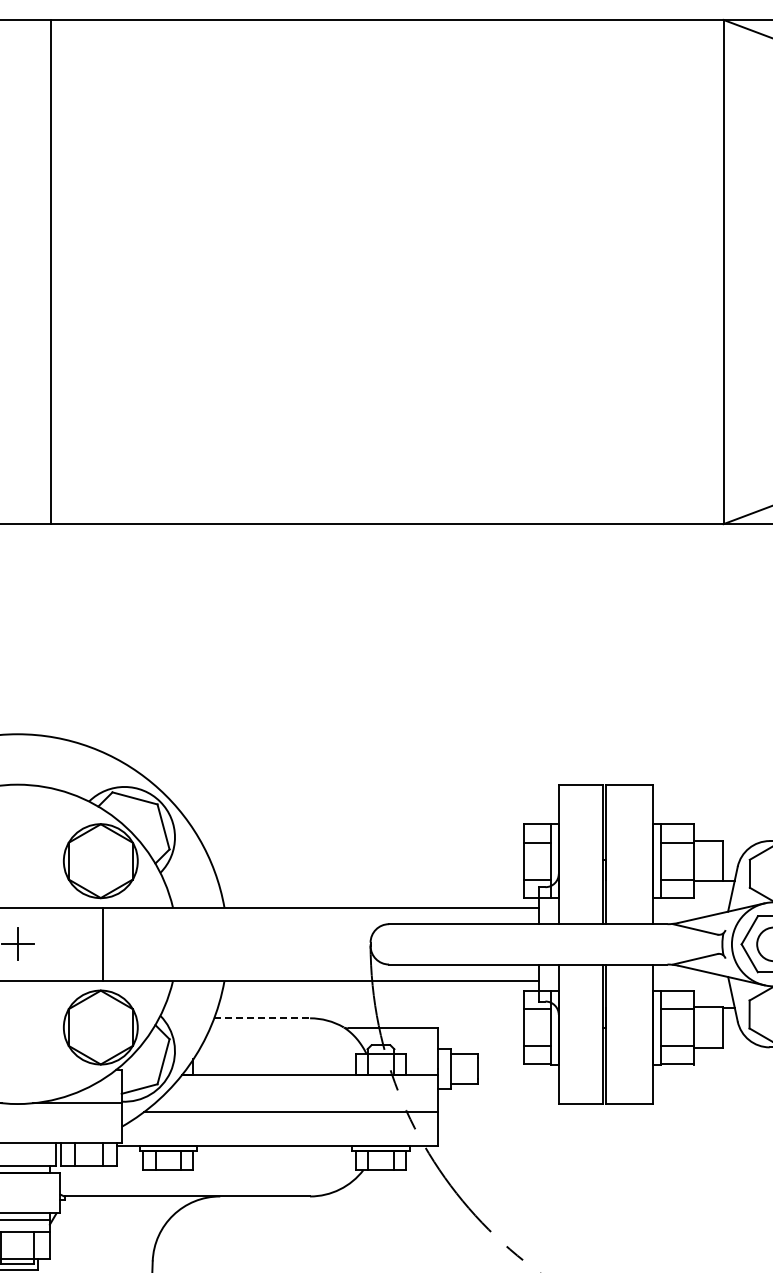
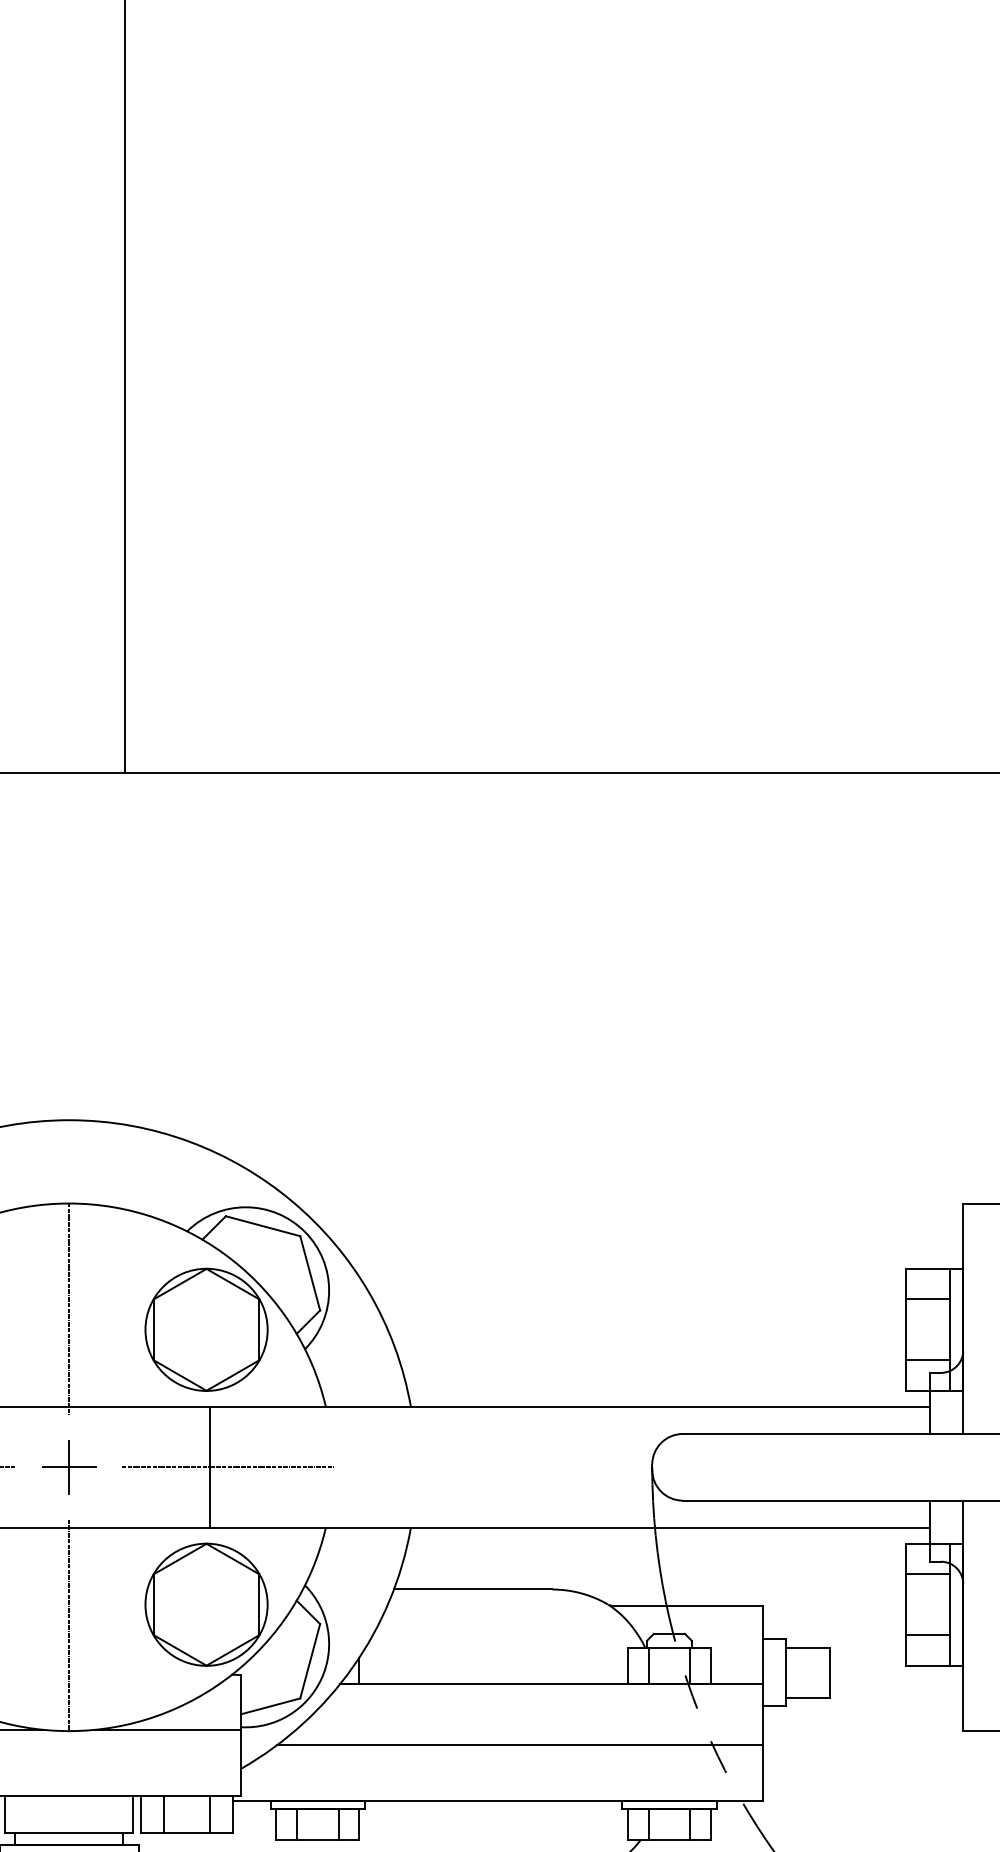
line: (17, 848) -> (68, 1308), added
line: (113, 944) -> (227, 1467), added
line: (262, 1018) -> (473, 1589), dashed -> solid
line: (17, 1040) -> (68, 1626), added

